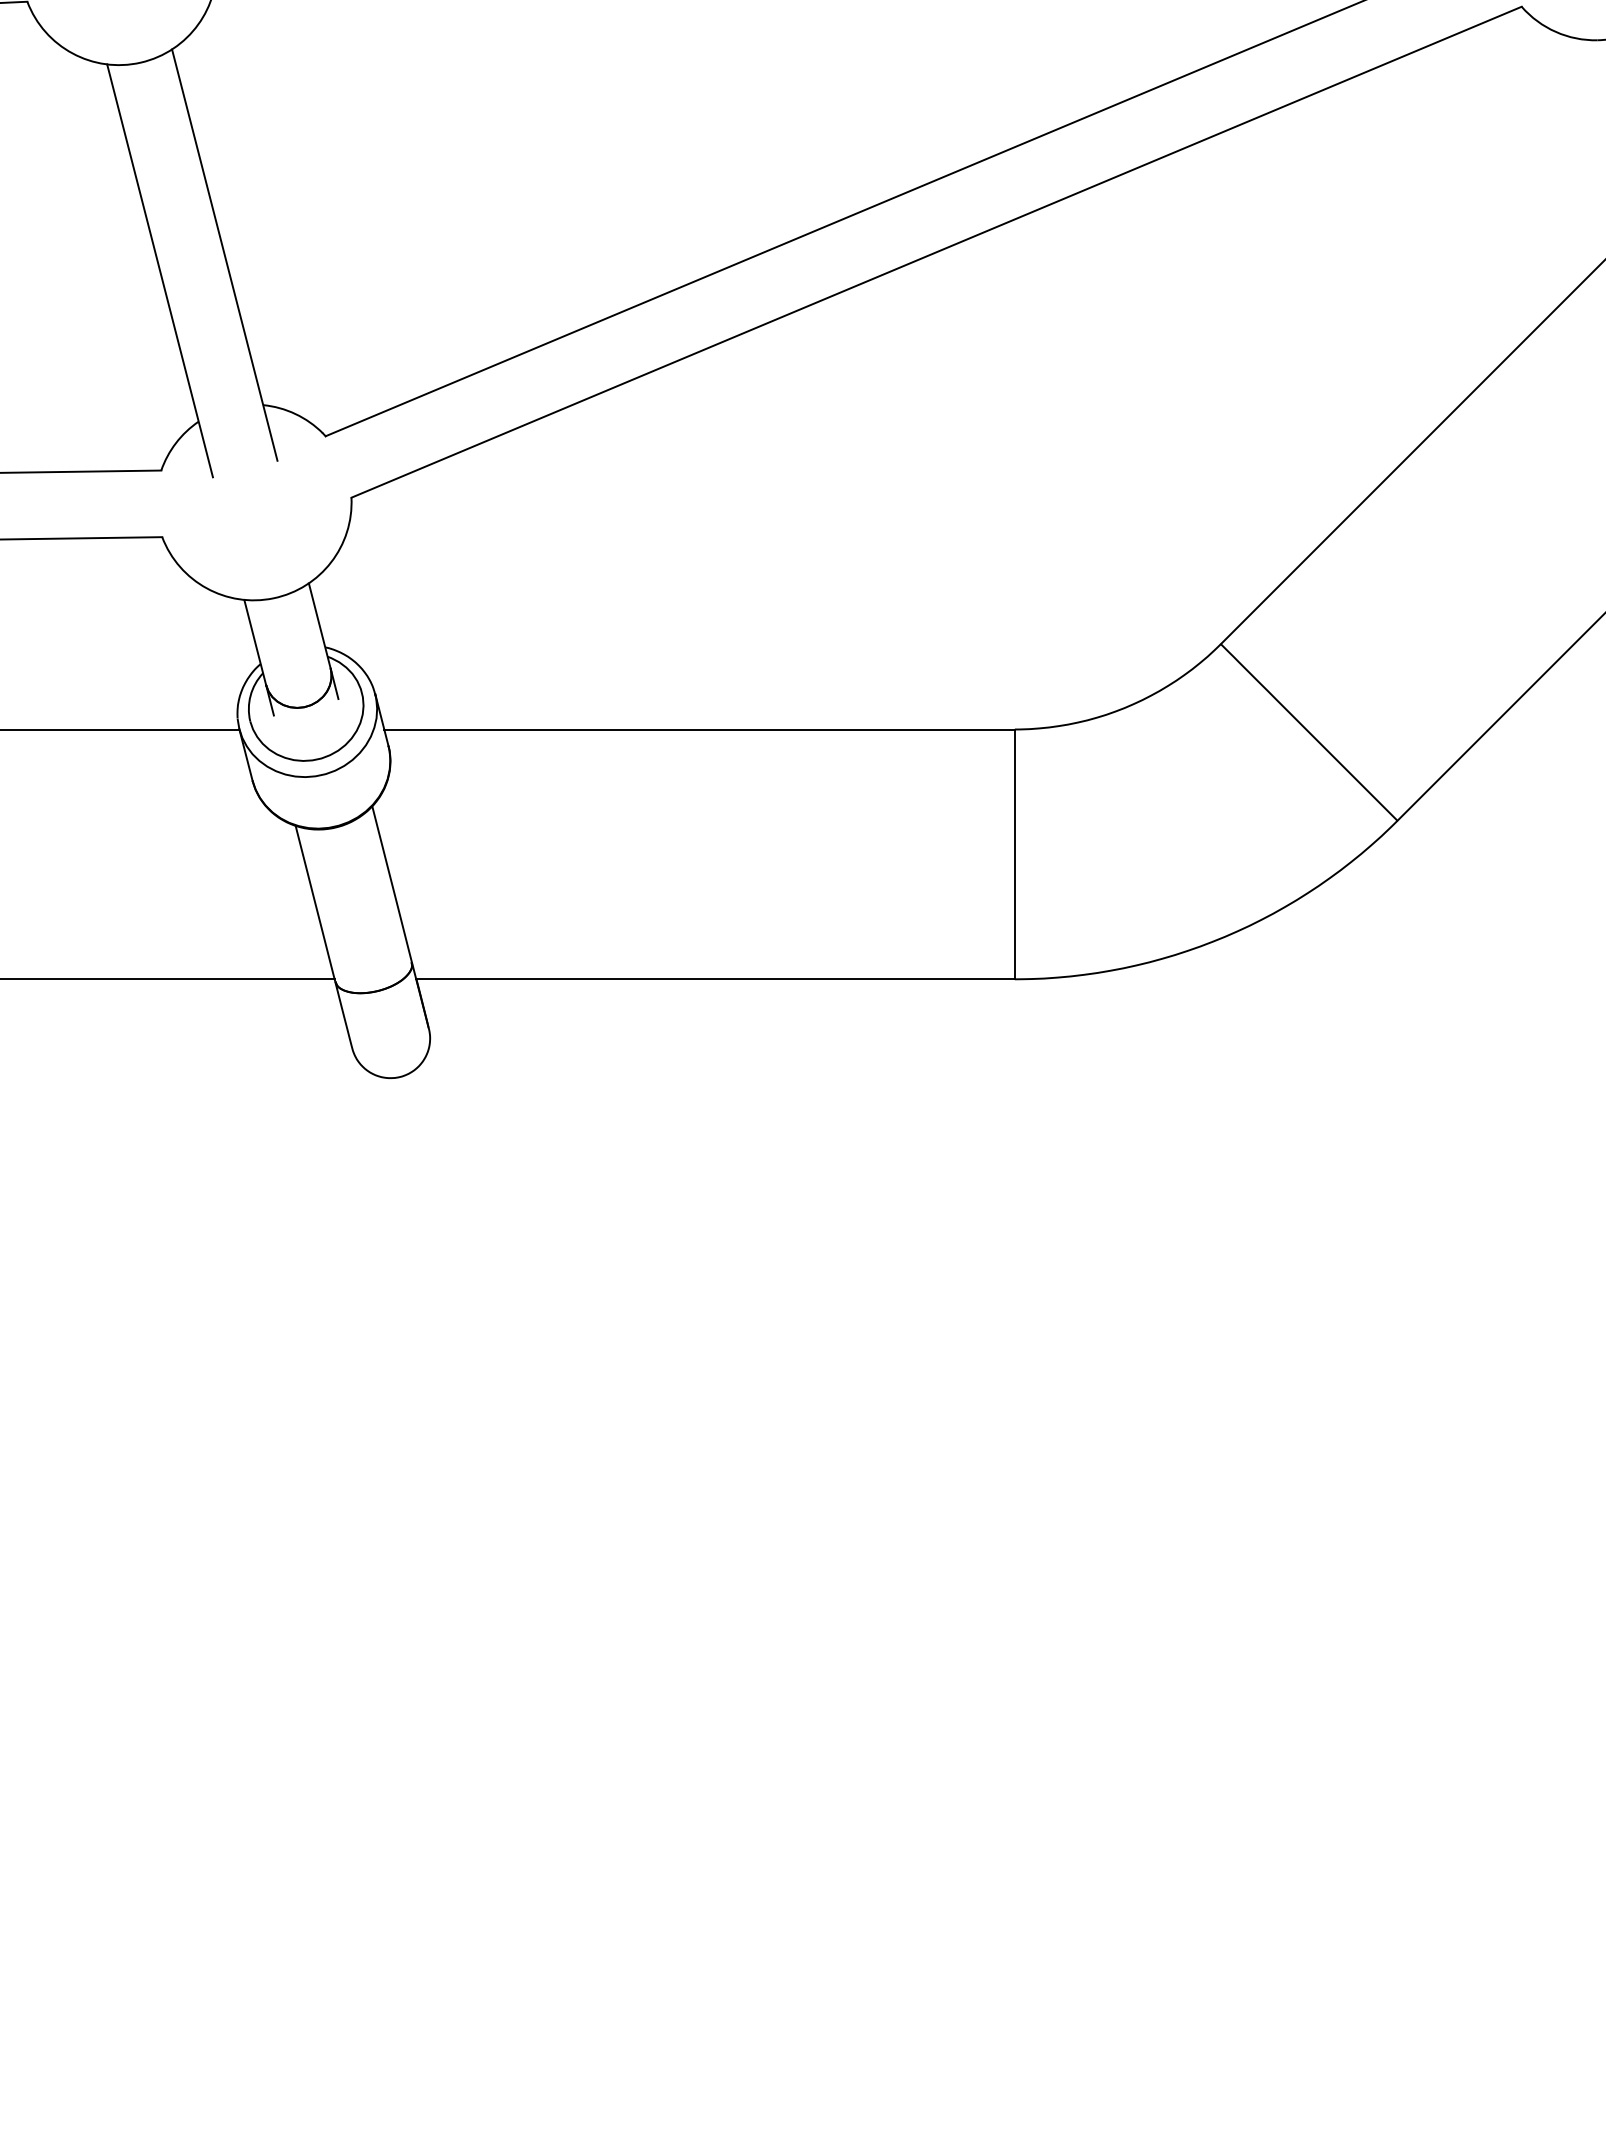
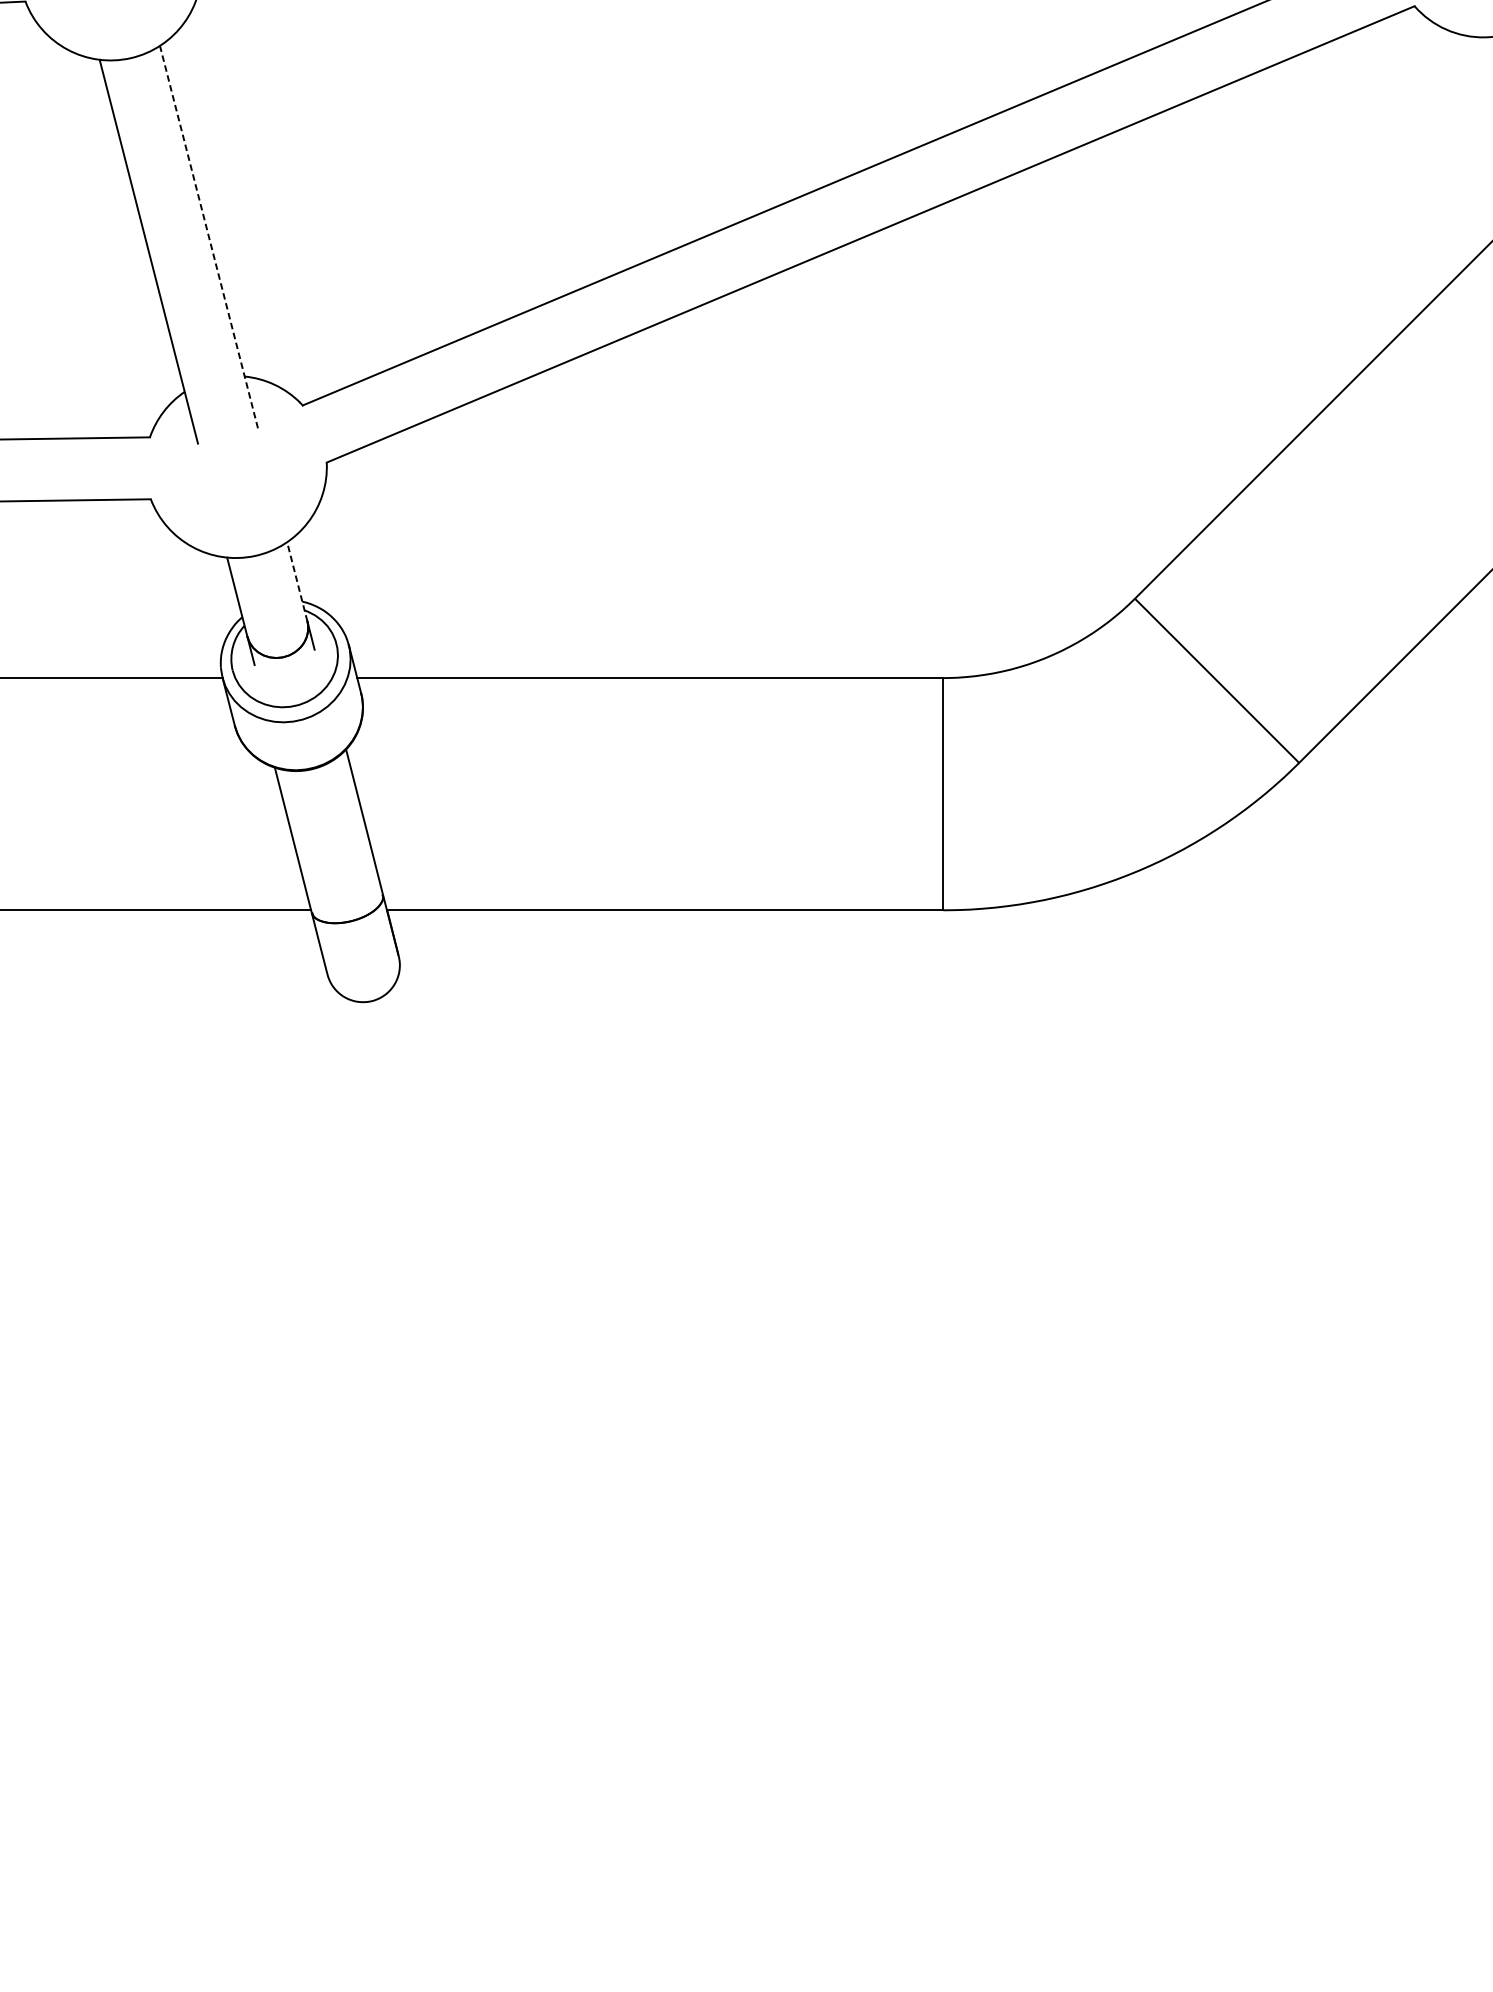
line: (224, 254) -> (208, 236), solid -> dashed
line: (319, 625) -> (297, 581), solid -> dashed

